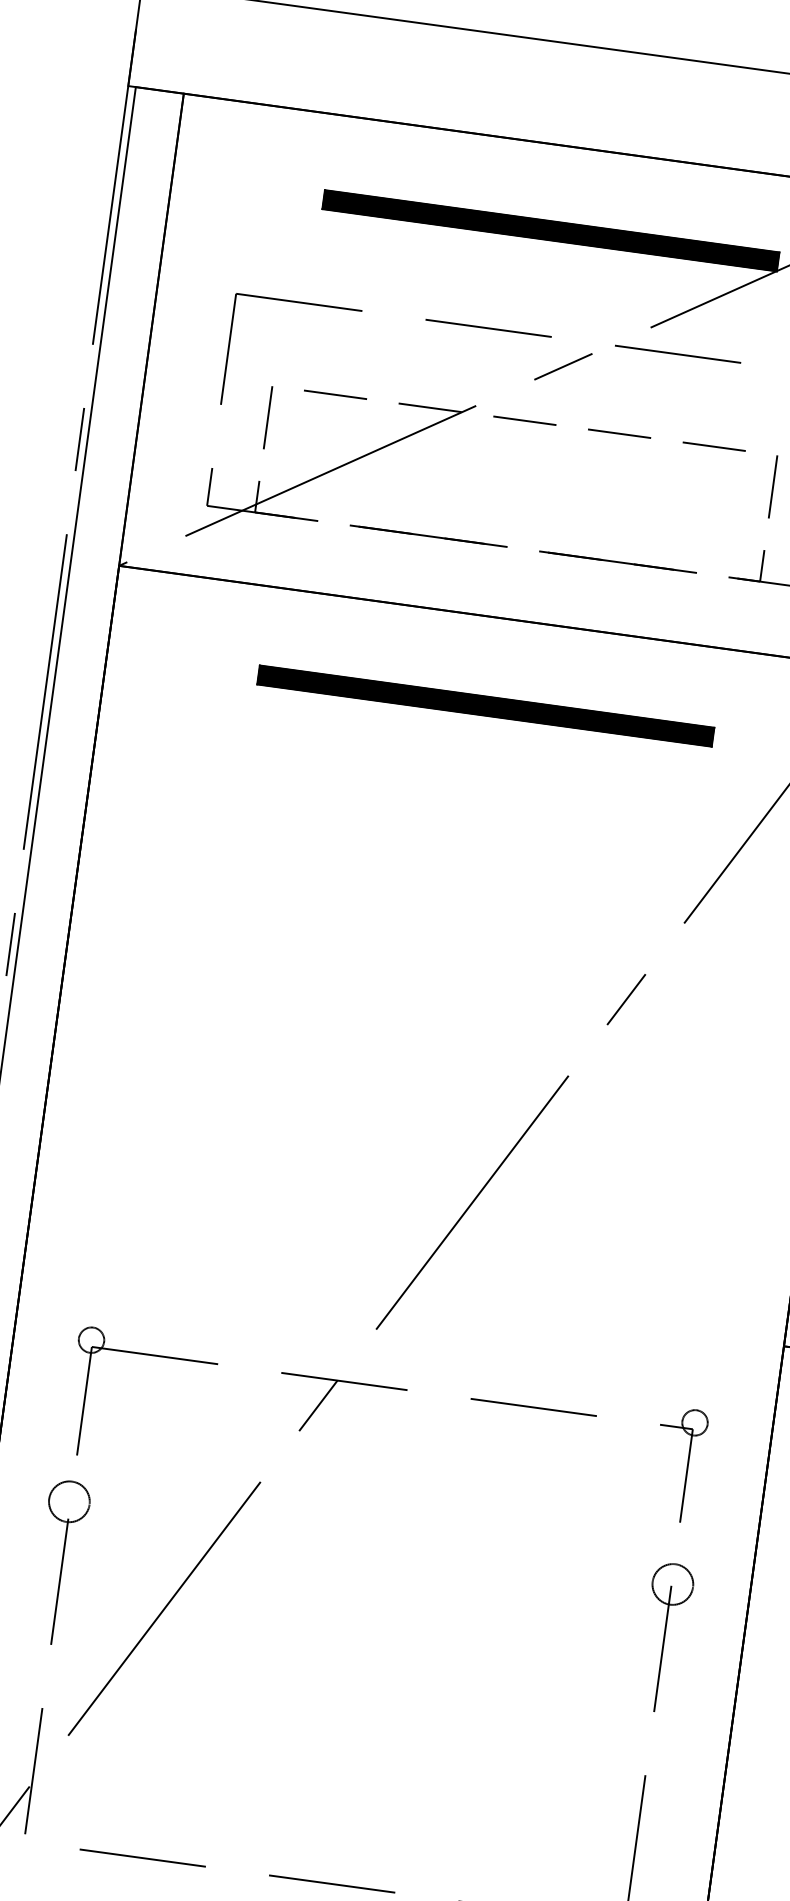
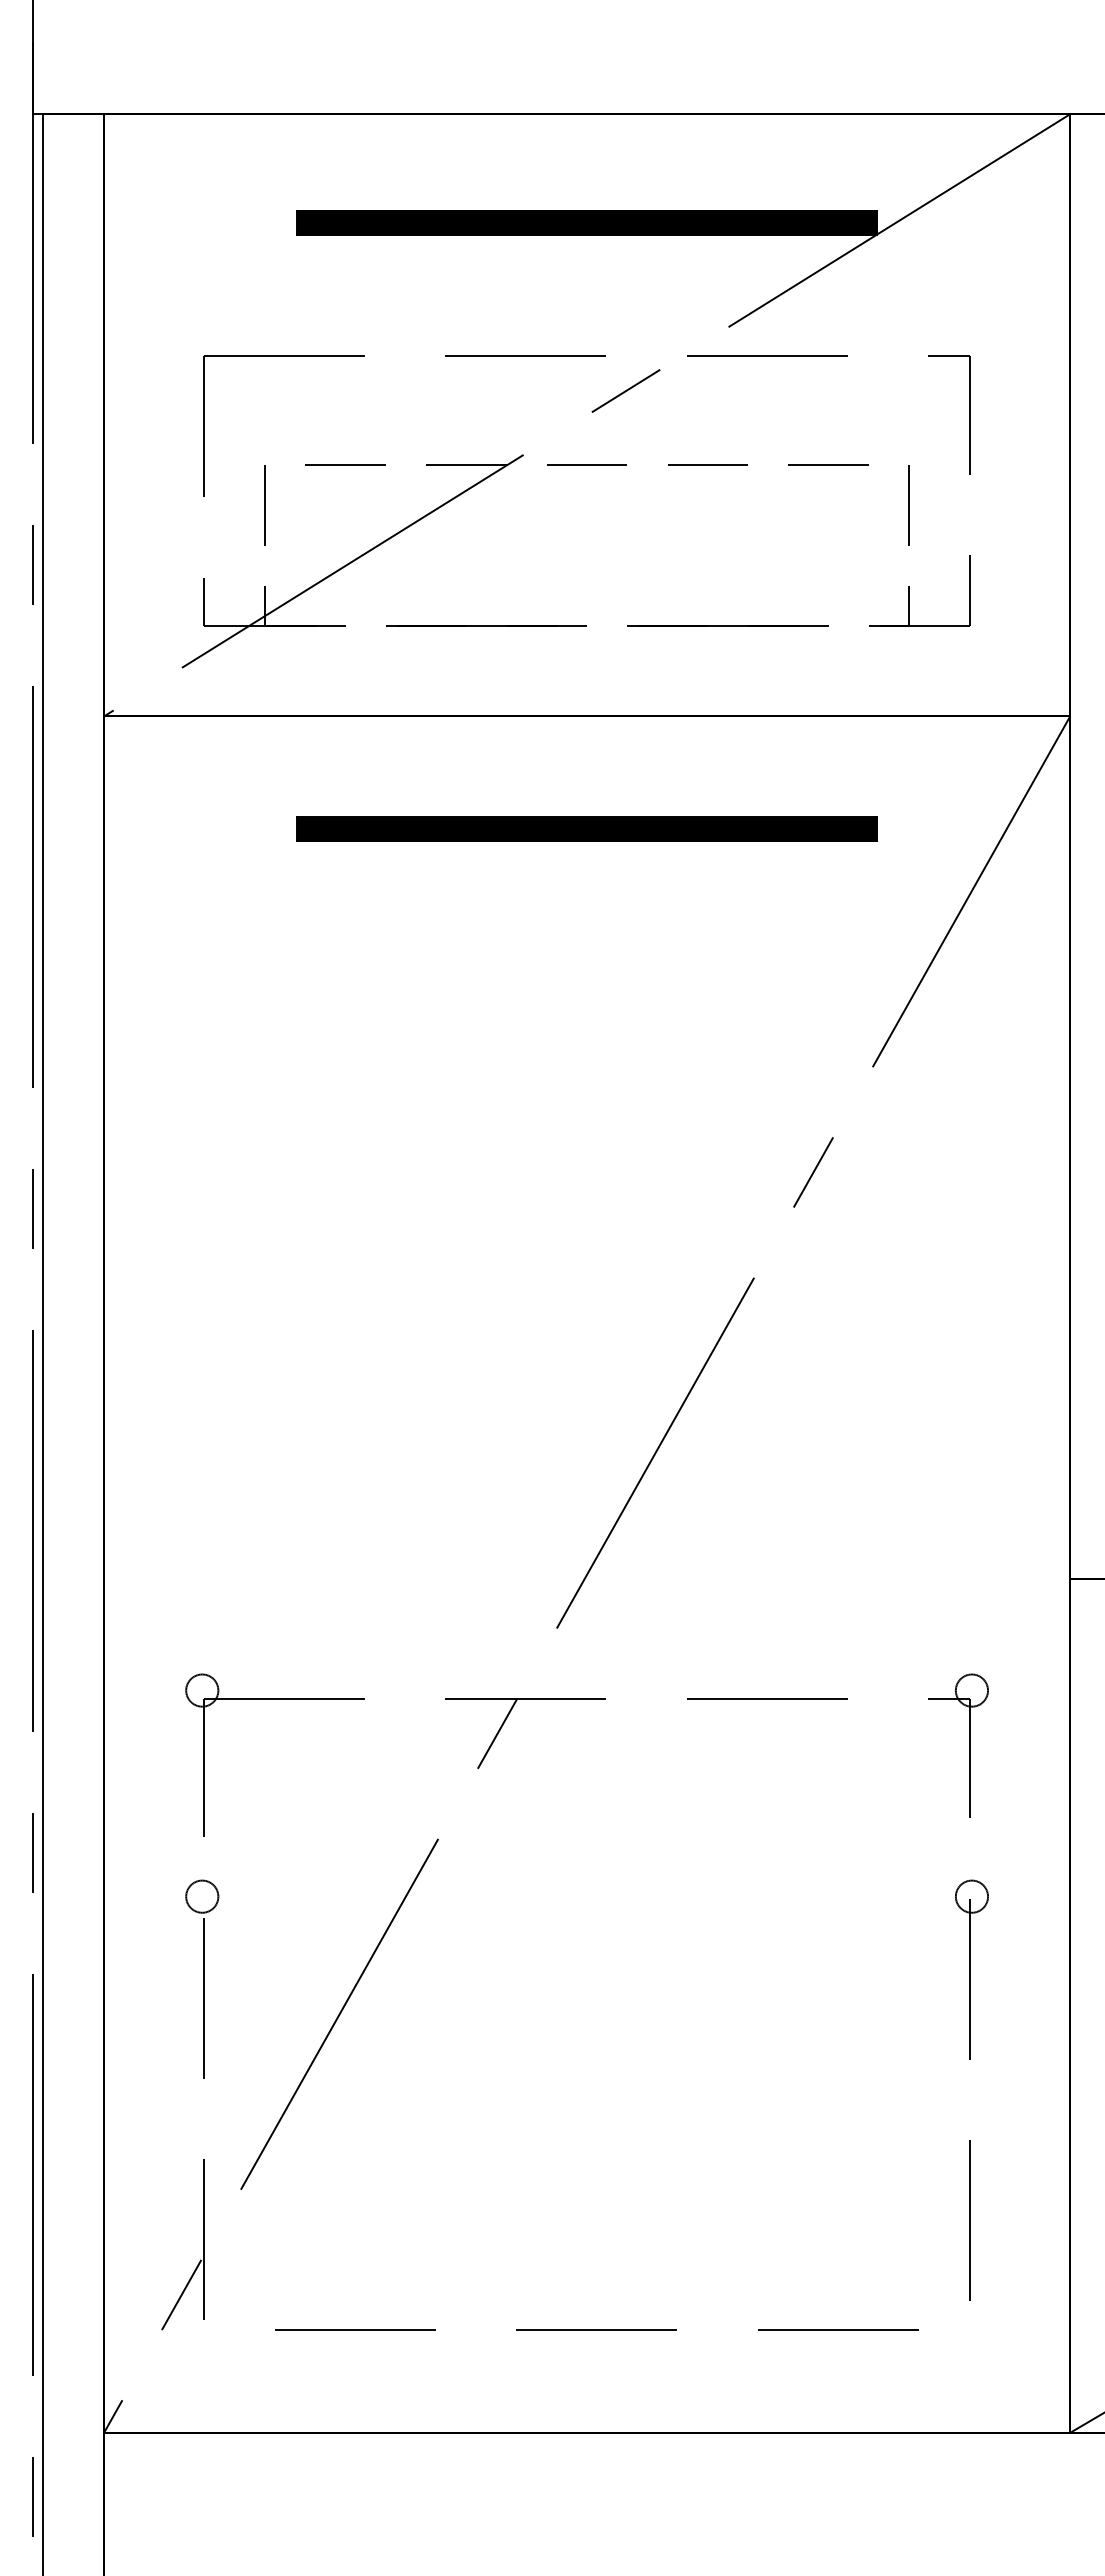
circle: (69, 1501) -> (202, 1896), size x0.62
circle: (672, 1584) -> (971, 1896), size x0.62

